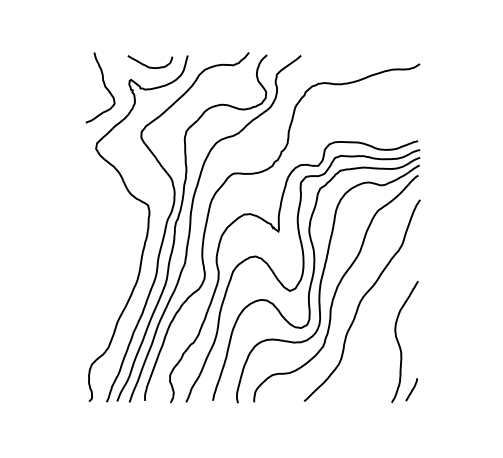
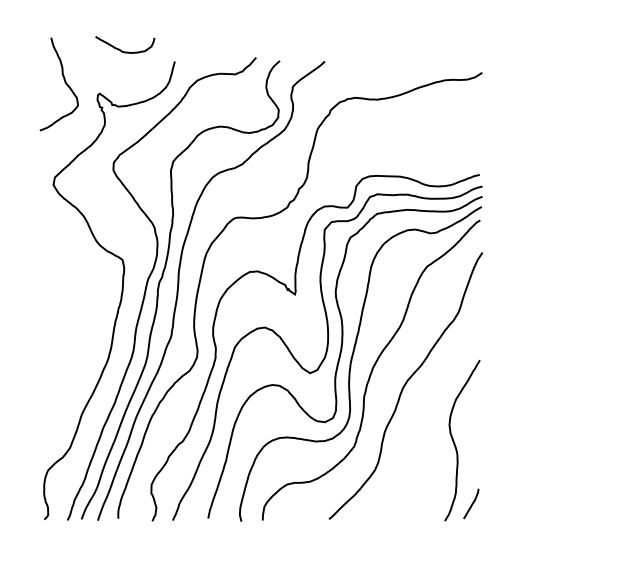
curve: (147, 65) -> (121, 49), moved
curve: (104, 87) -> (64, 83), moved

